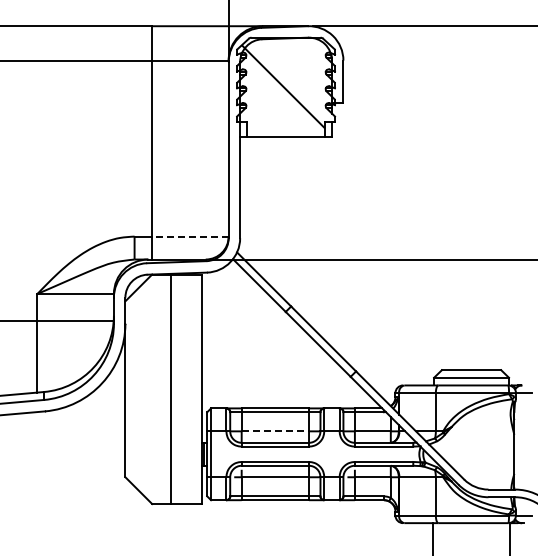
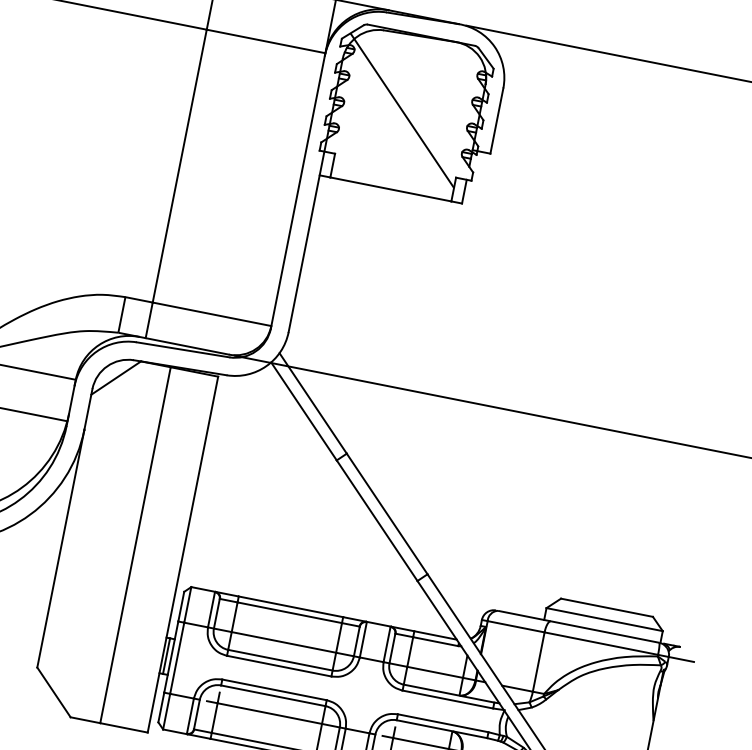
line: (189, 236) -> (210, 313), dashed -> solid
line: (275, 431) -> (284, 642), dashed -> solid

